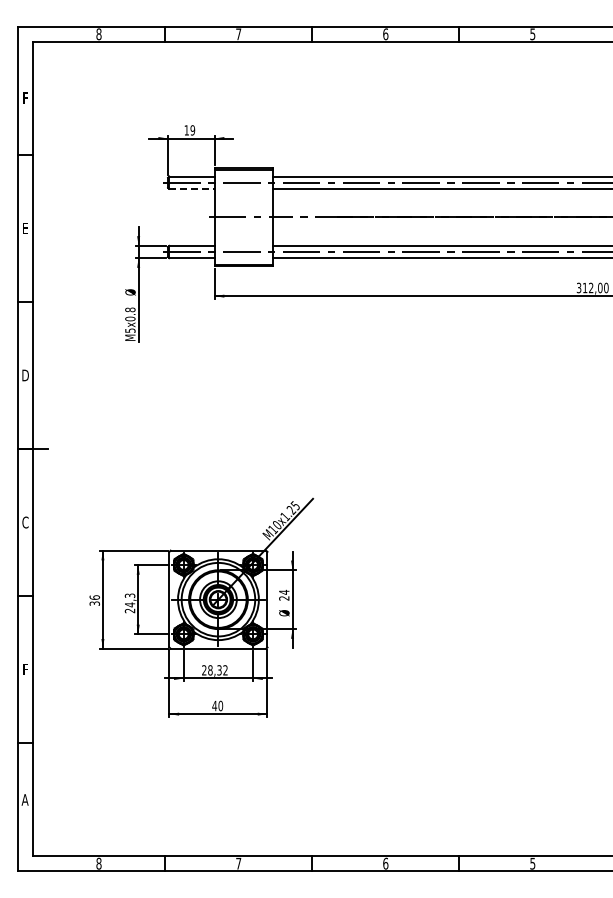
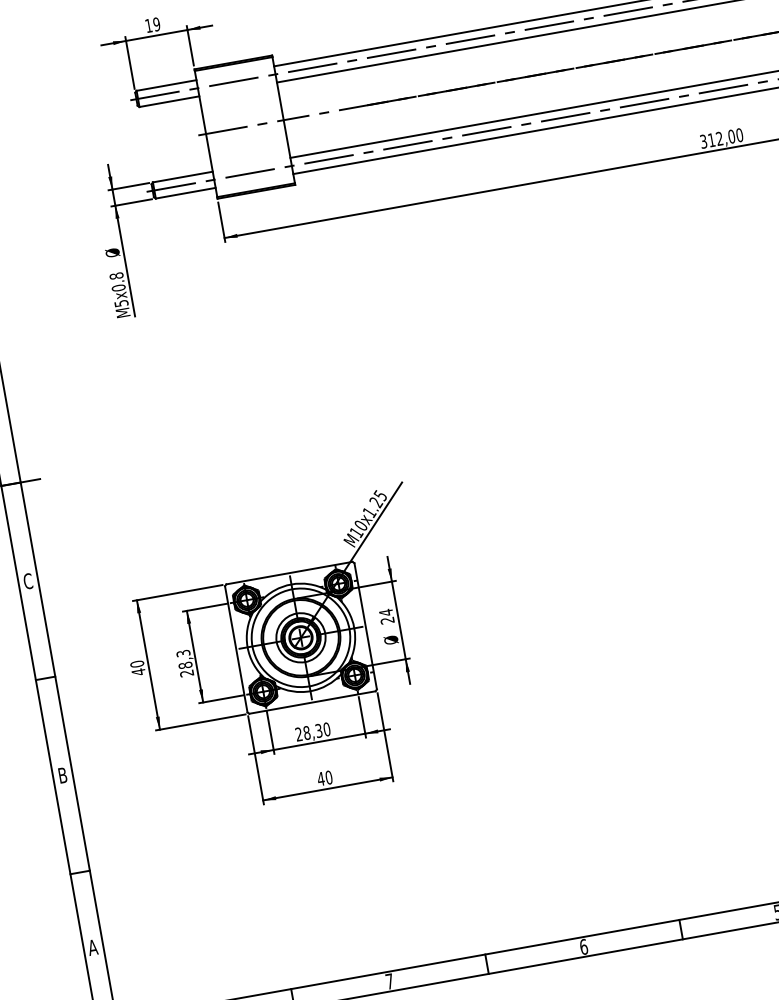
line: (191, 188) -> (168, 101), dashed -> solid
text: (94, 600) -> (137, 668), 36 -> 40
text: (129, 604) -> (184, 665), 24,3 -> 28,3
text: (25, 669) -> (62, 775), F -> B
text: (225, 670) -> (326, 729), 28,32 -> 28,30

